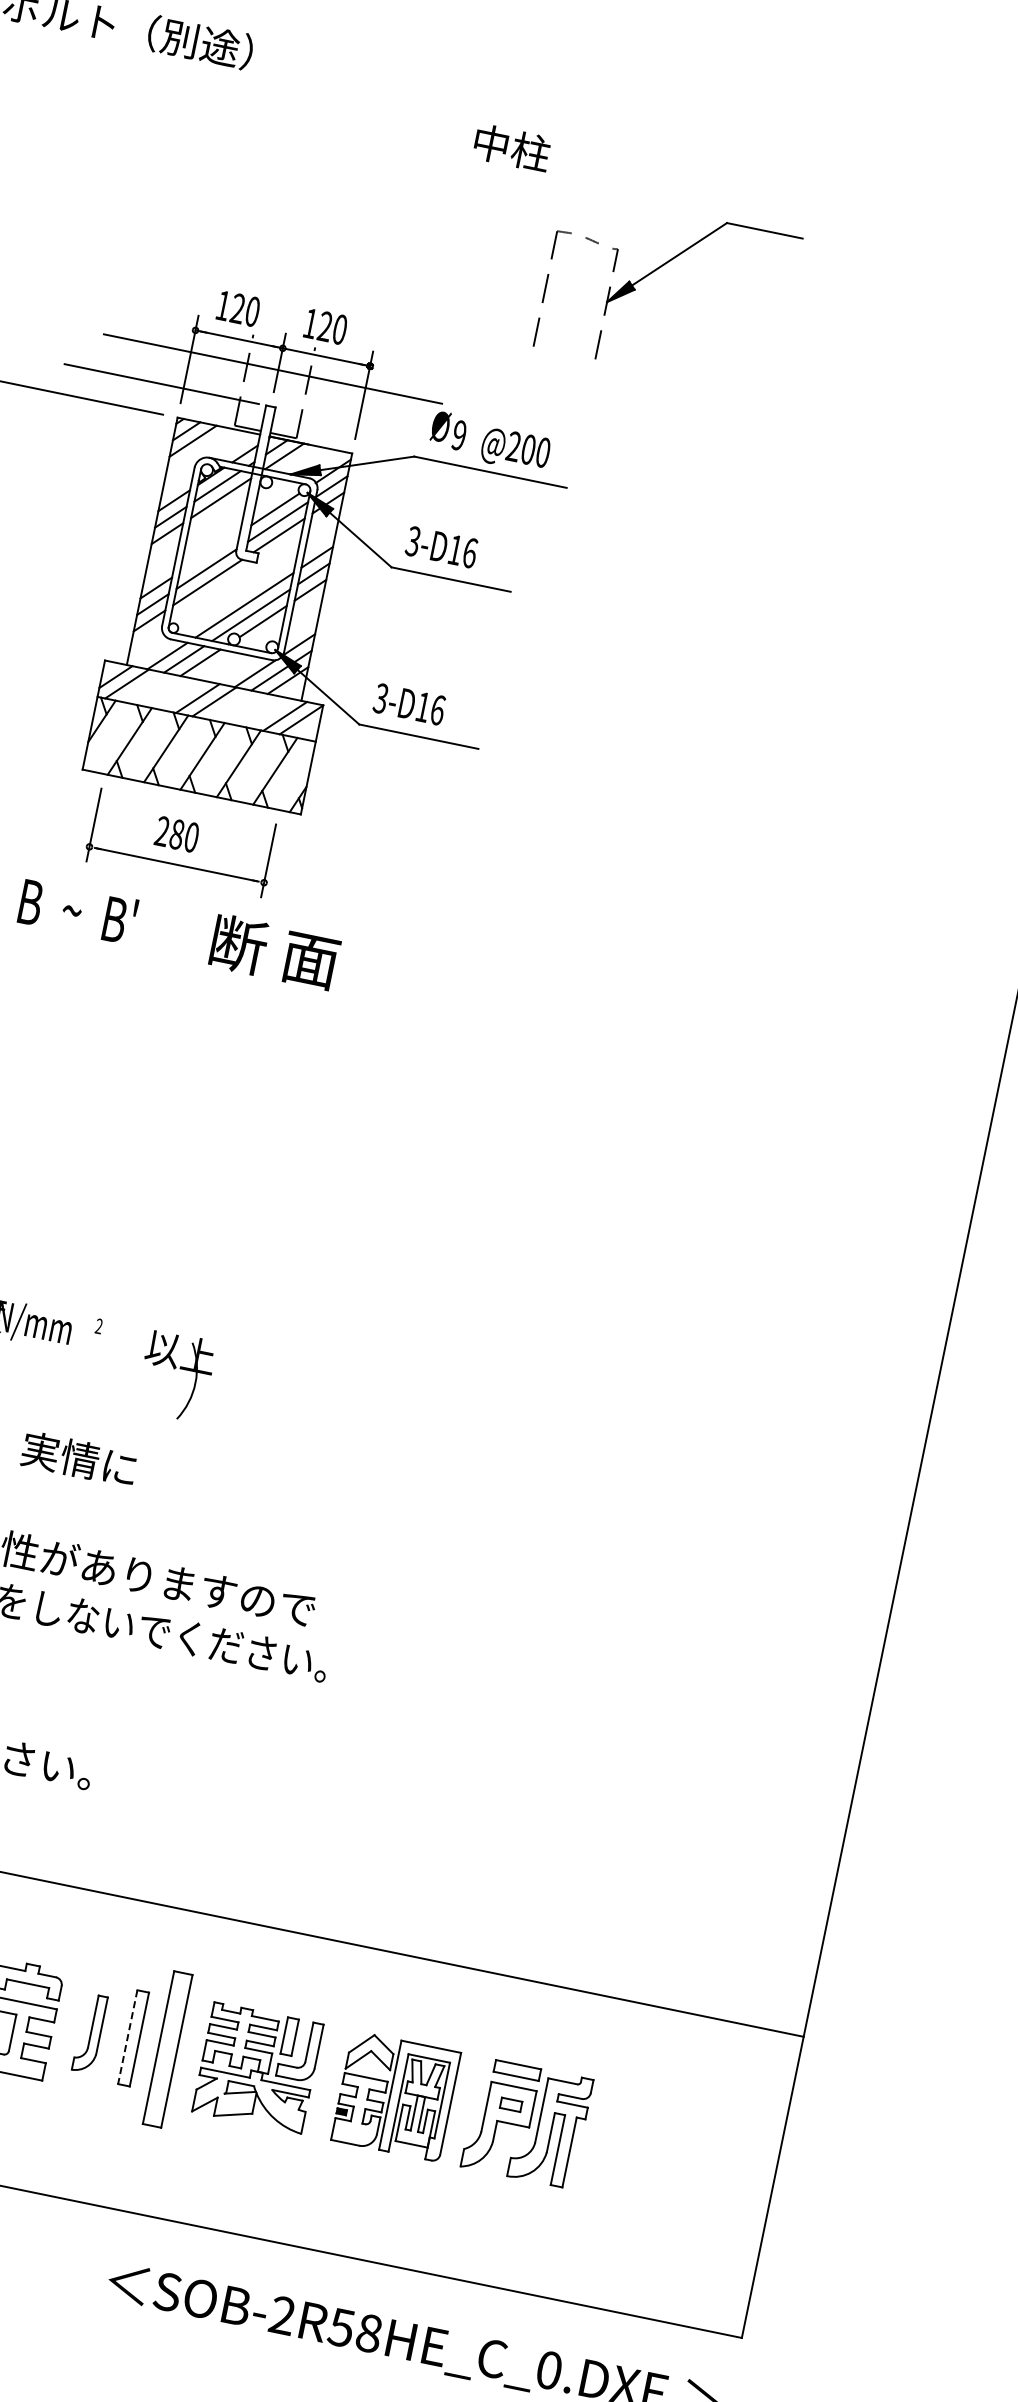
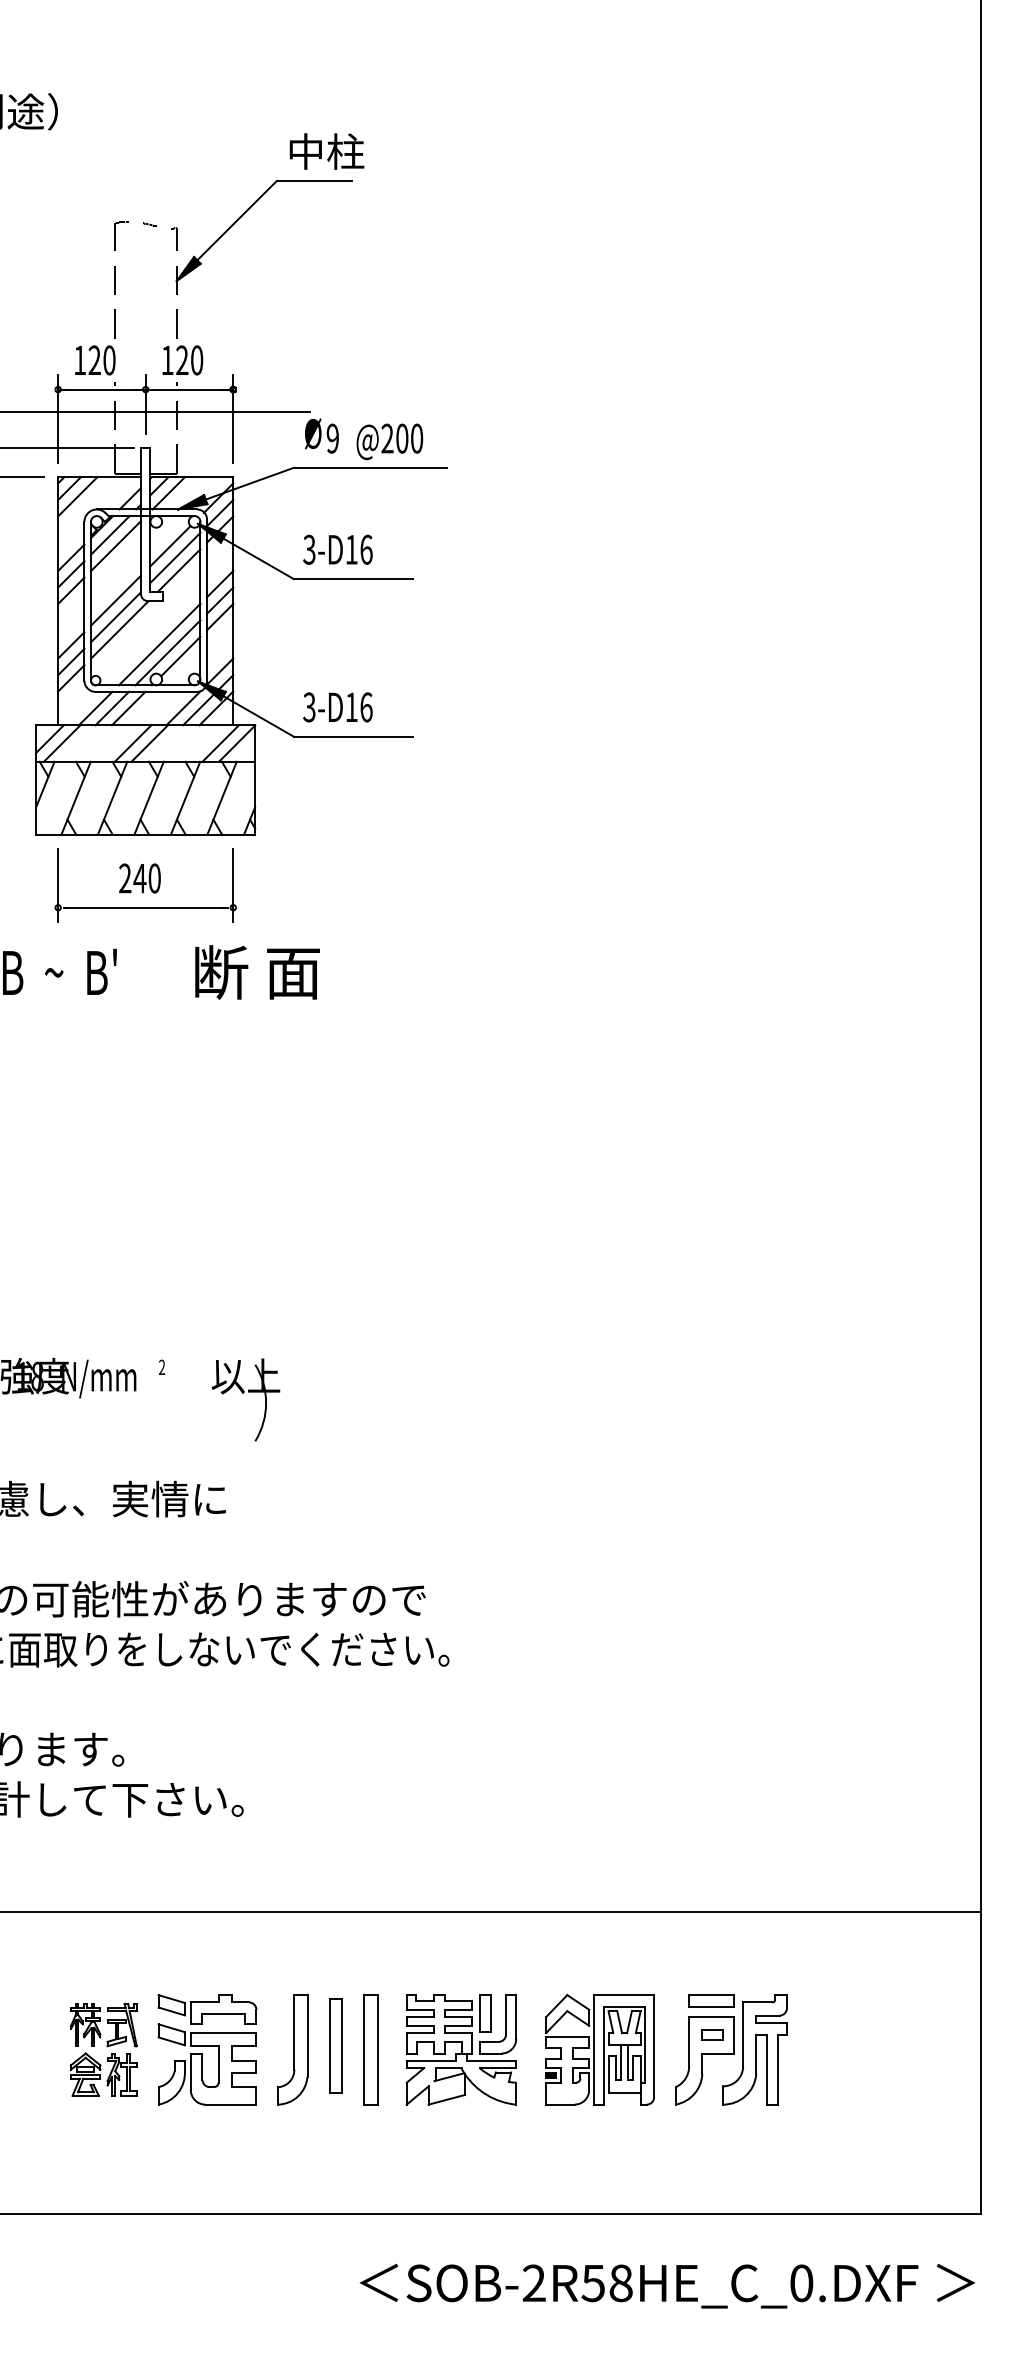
part: (654, 271) -> (216, 242), moved
line: (209, 552) -> (115, 600), added
text: (176, 834) -> (139, 878), 280 -> 240
part: (89, 2033) -> (292, 2049), size x1.43
line: (127, 2037) -> (330, 2046), dashed -> solid
part: (167, 2049) -> (370, 2049), size x0.71

